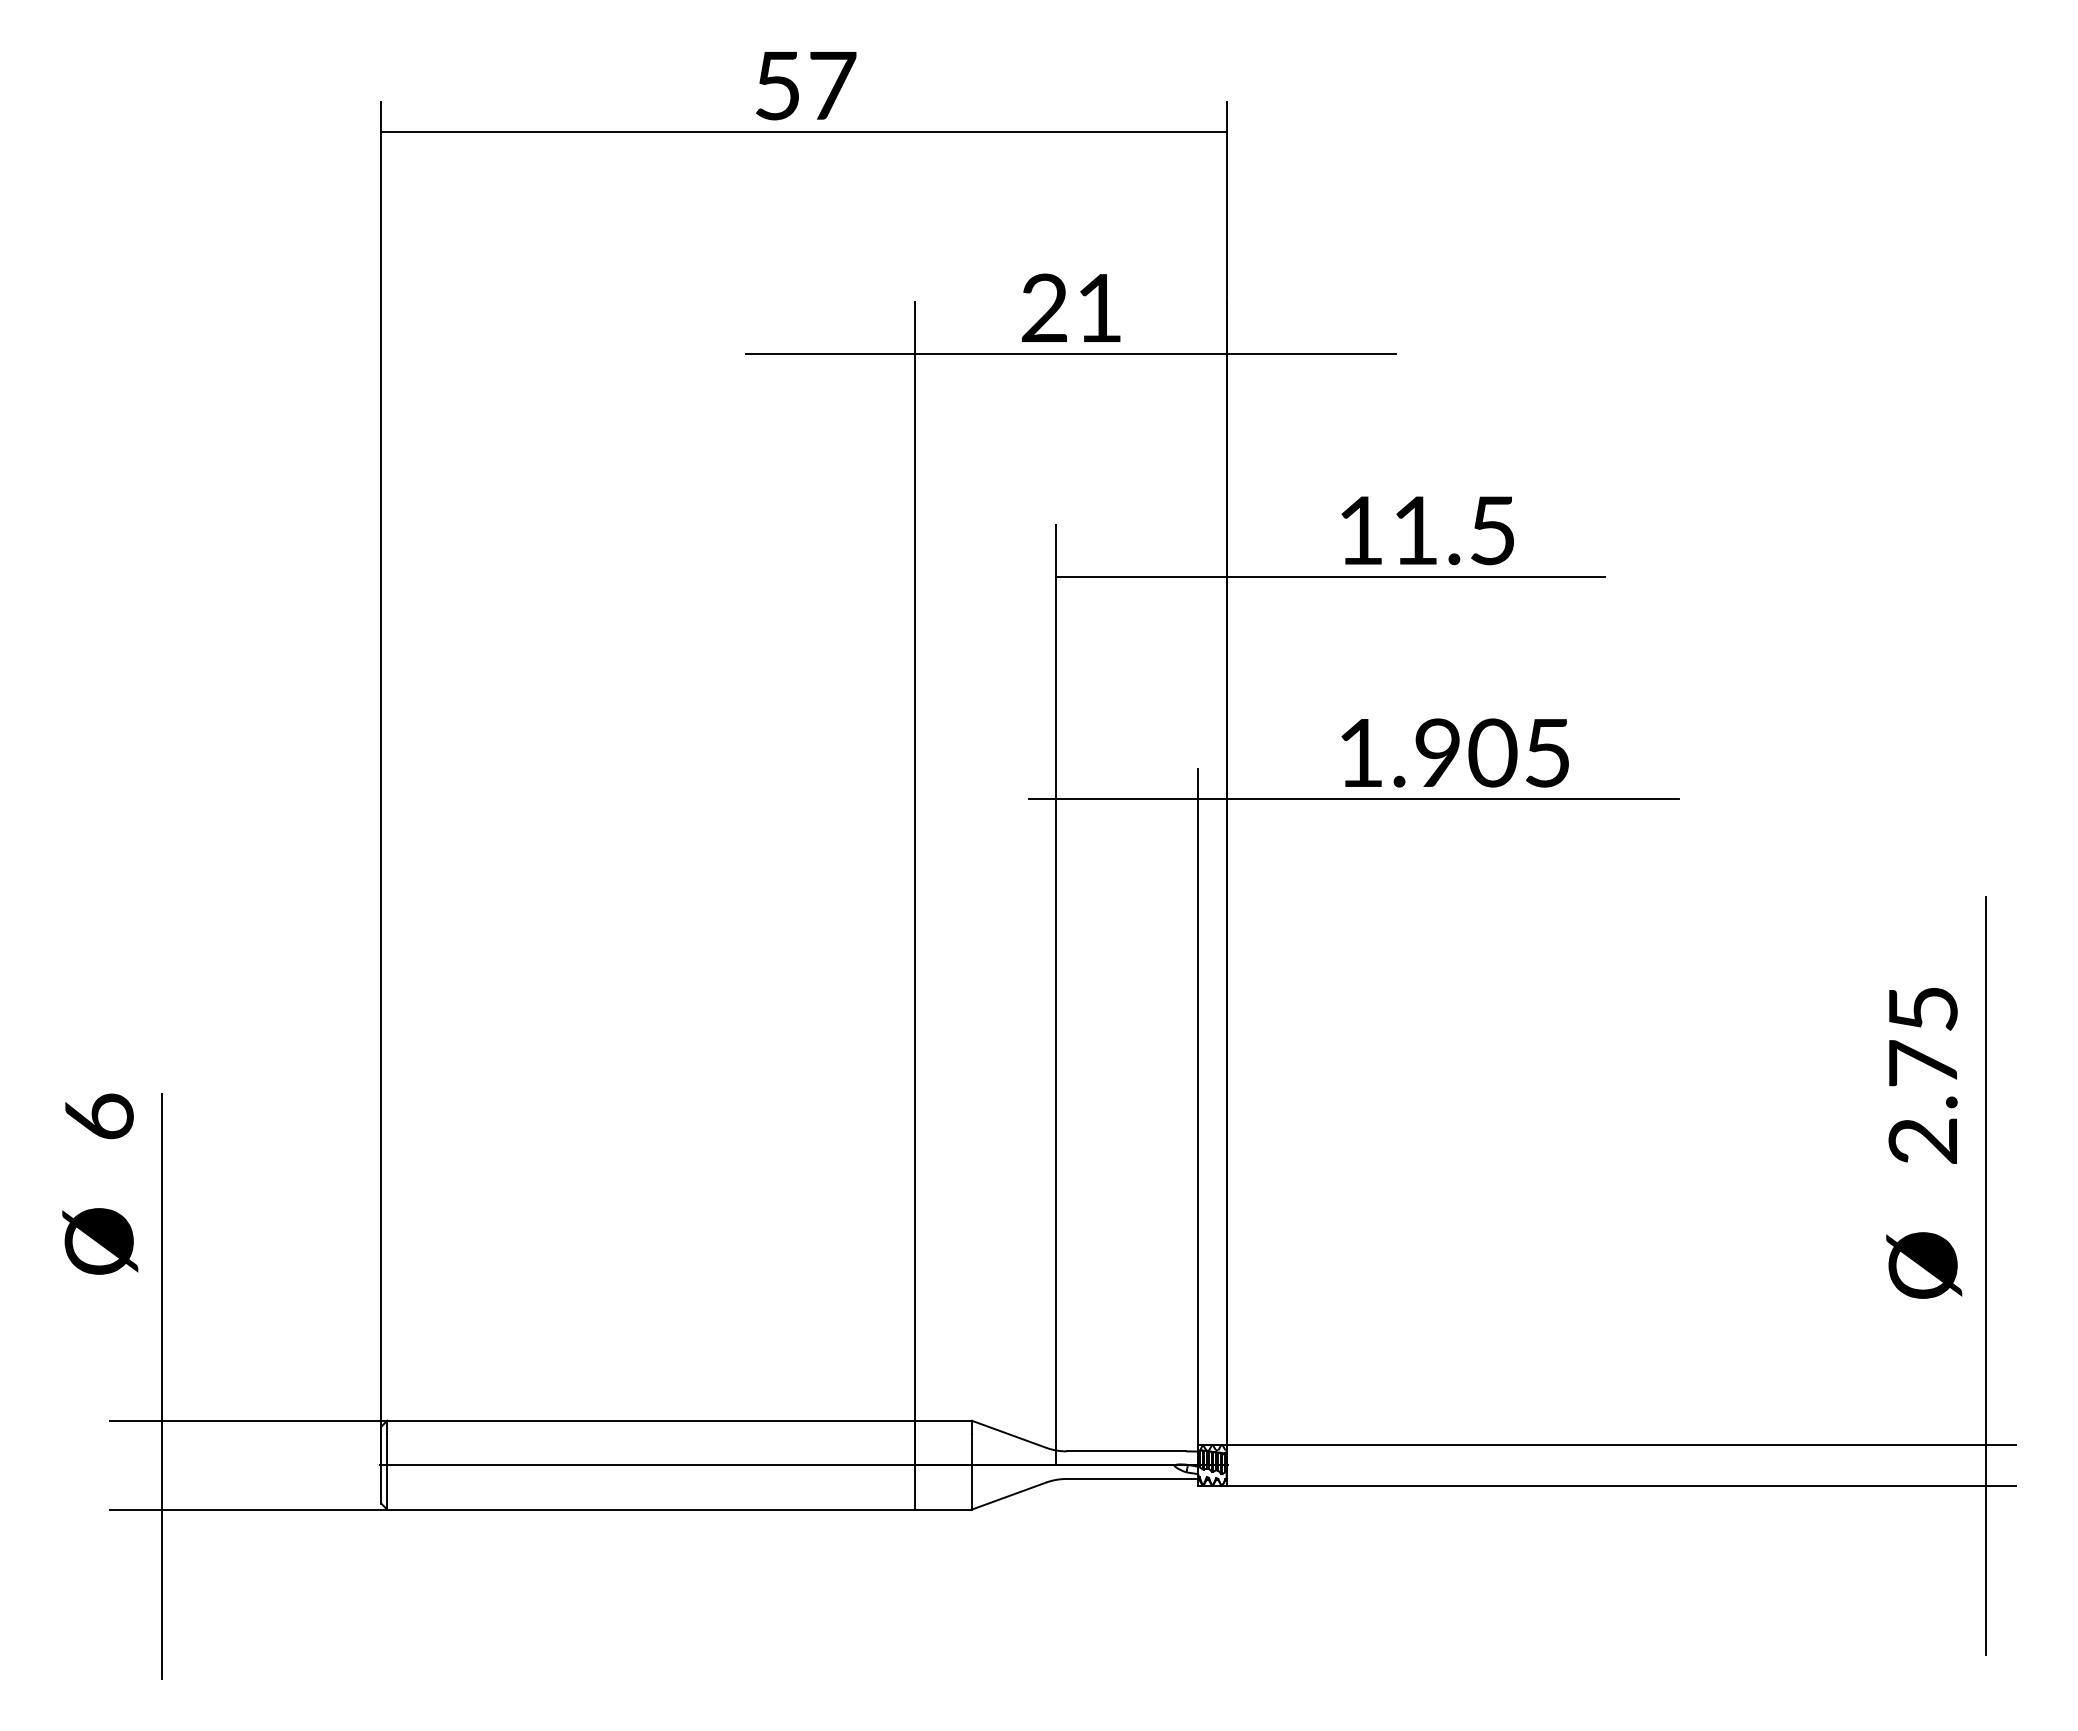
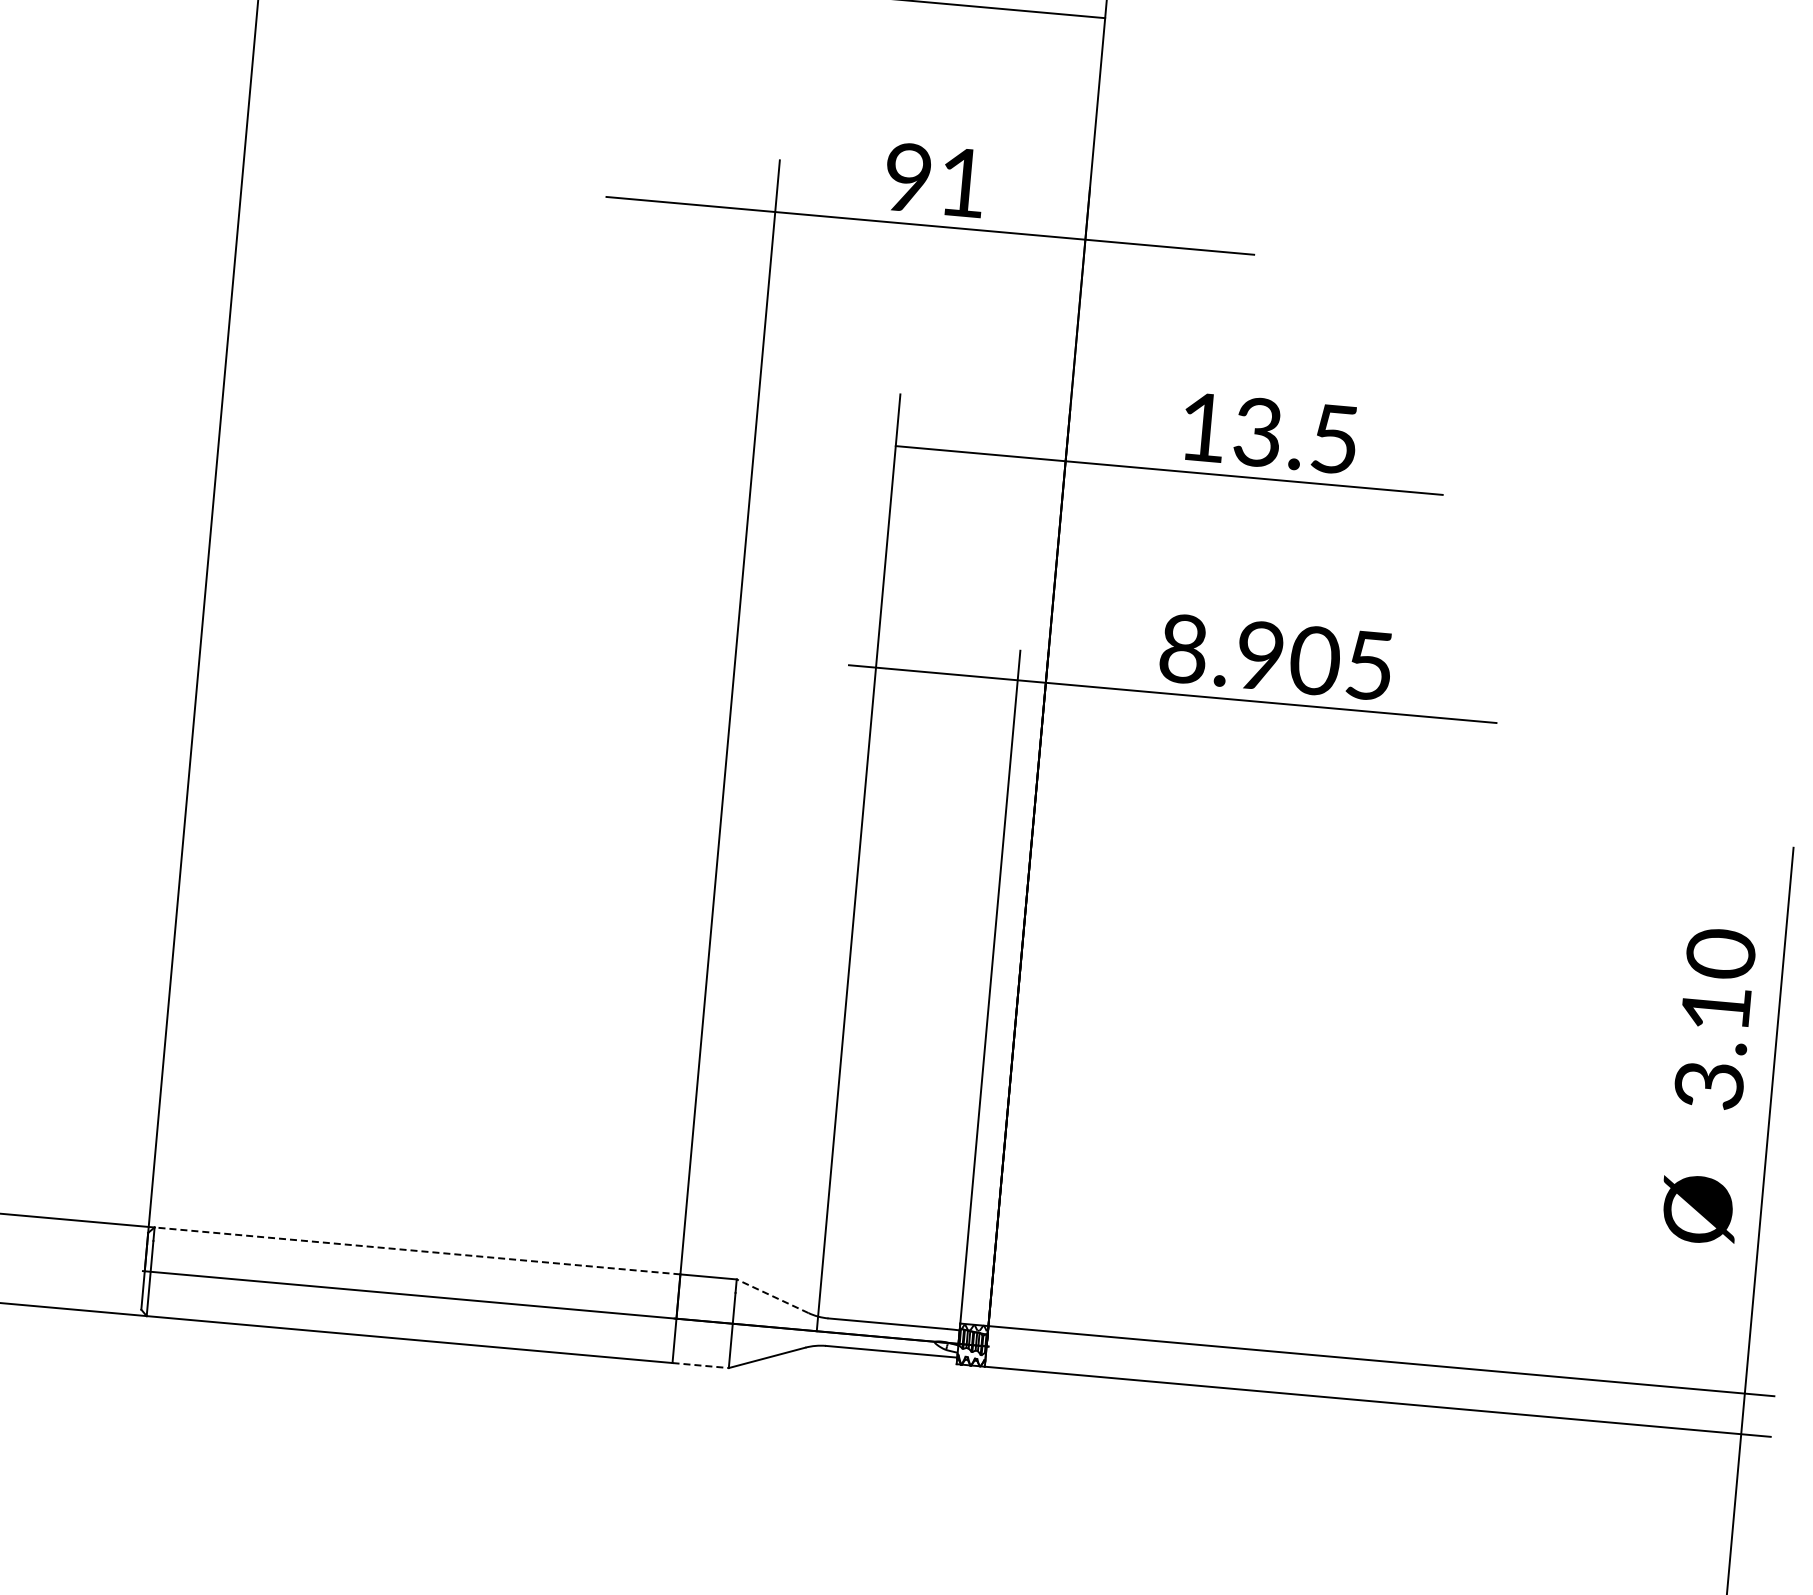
text: (1043, 307) -> (907, 177), 21 -> 91
text: (1414, 530) -> (1256, 432), 11.5 -> 13.5
text: (1360, 752) -> (1183, 648), 1.905 -> 8.905
text: (1922, 1074) -> (1714, 1019), 2.75 -> 3.10
line: (651, 1420) -> (417, 1250), solid -> dashed
line: (1009, 1434) -> (773, 1296), solid -> dashed
line: (943, 1509) -> (700, 1365), solid -> dashed

